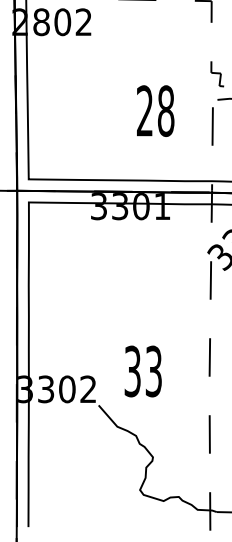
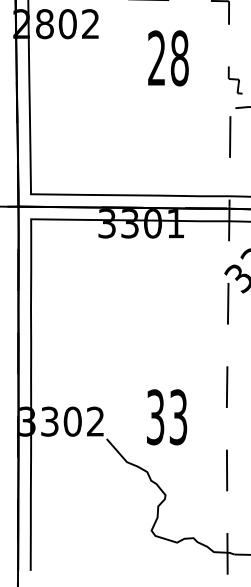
text: (155, 111) -> (168, 58), moved
text: (143, 371) -> (167, 417), moved

